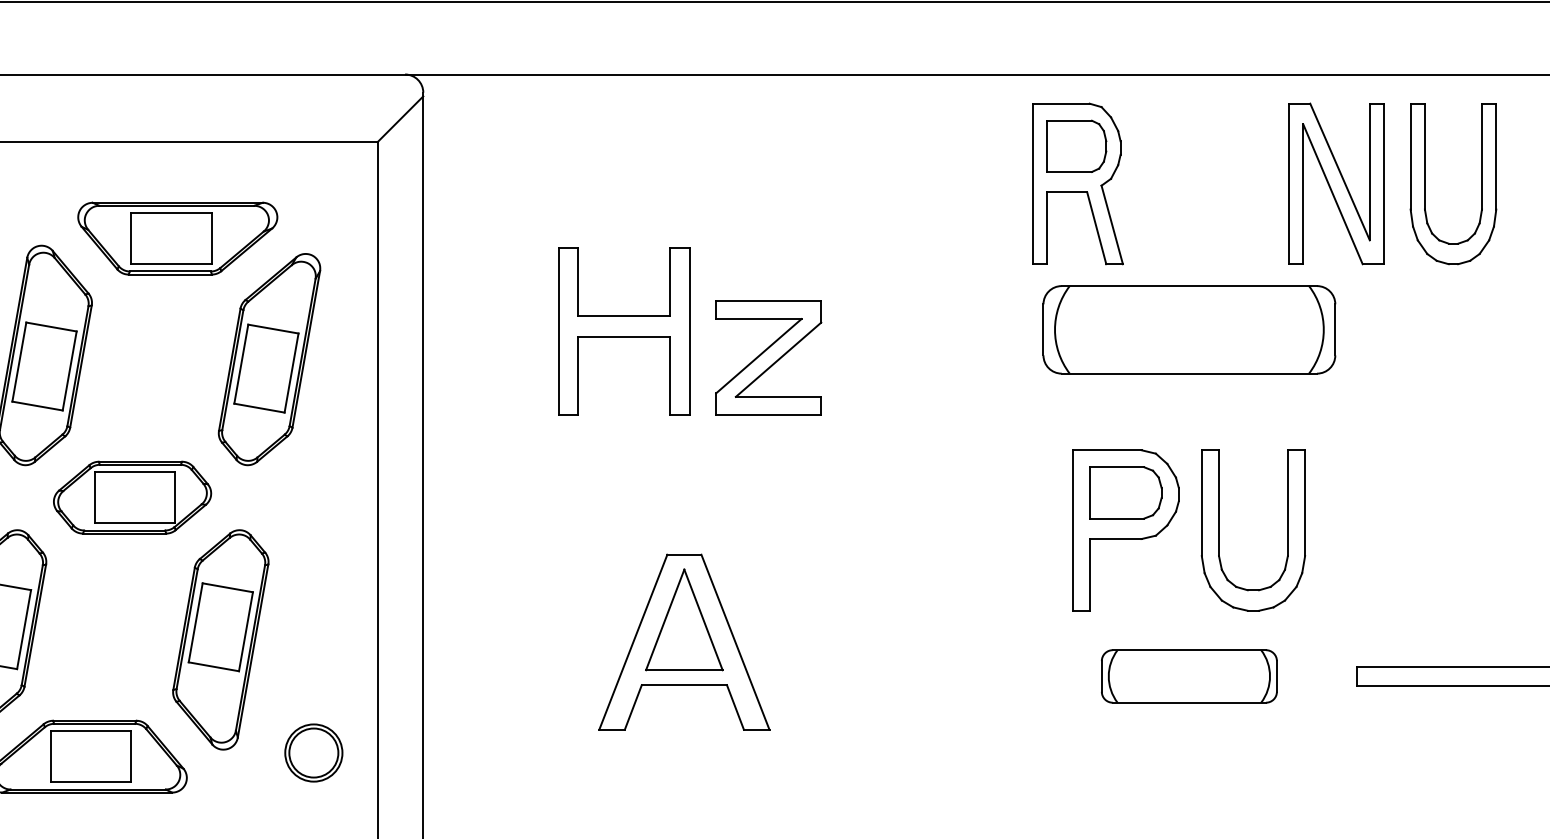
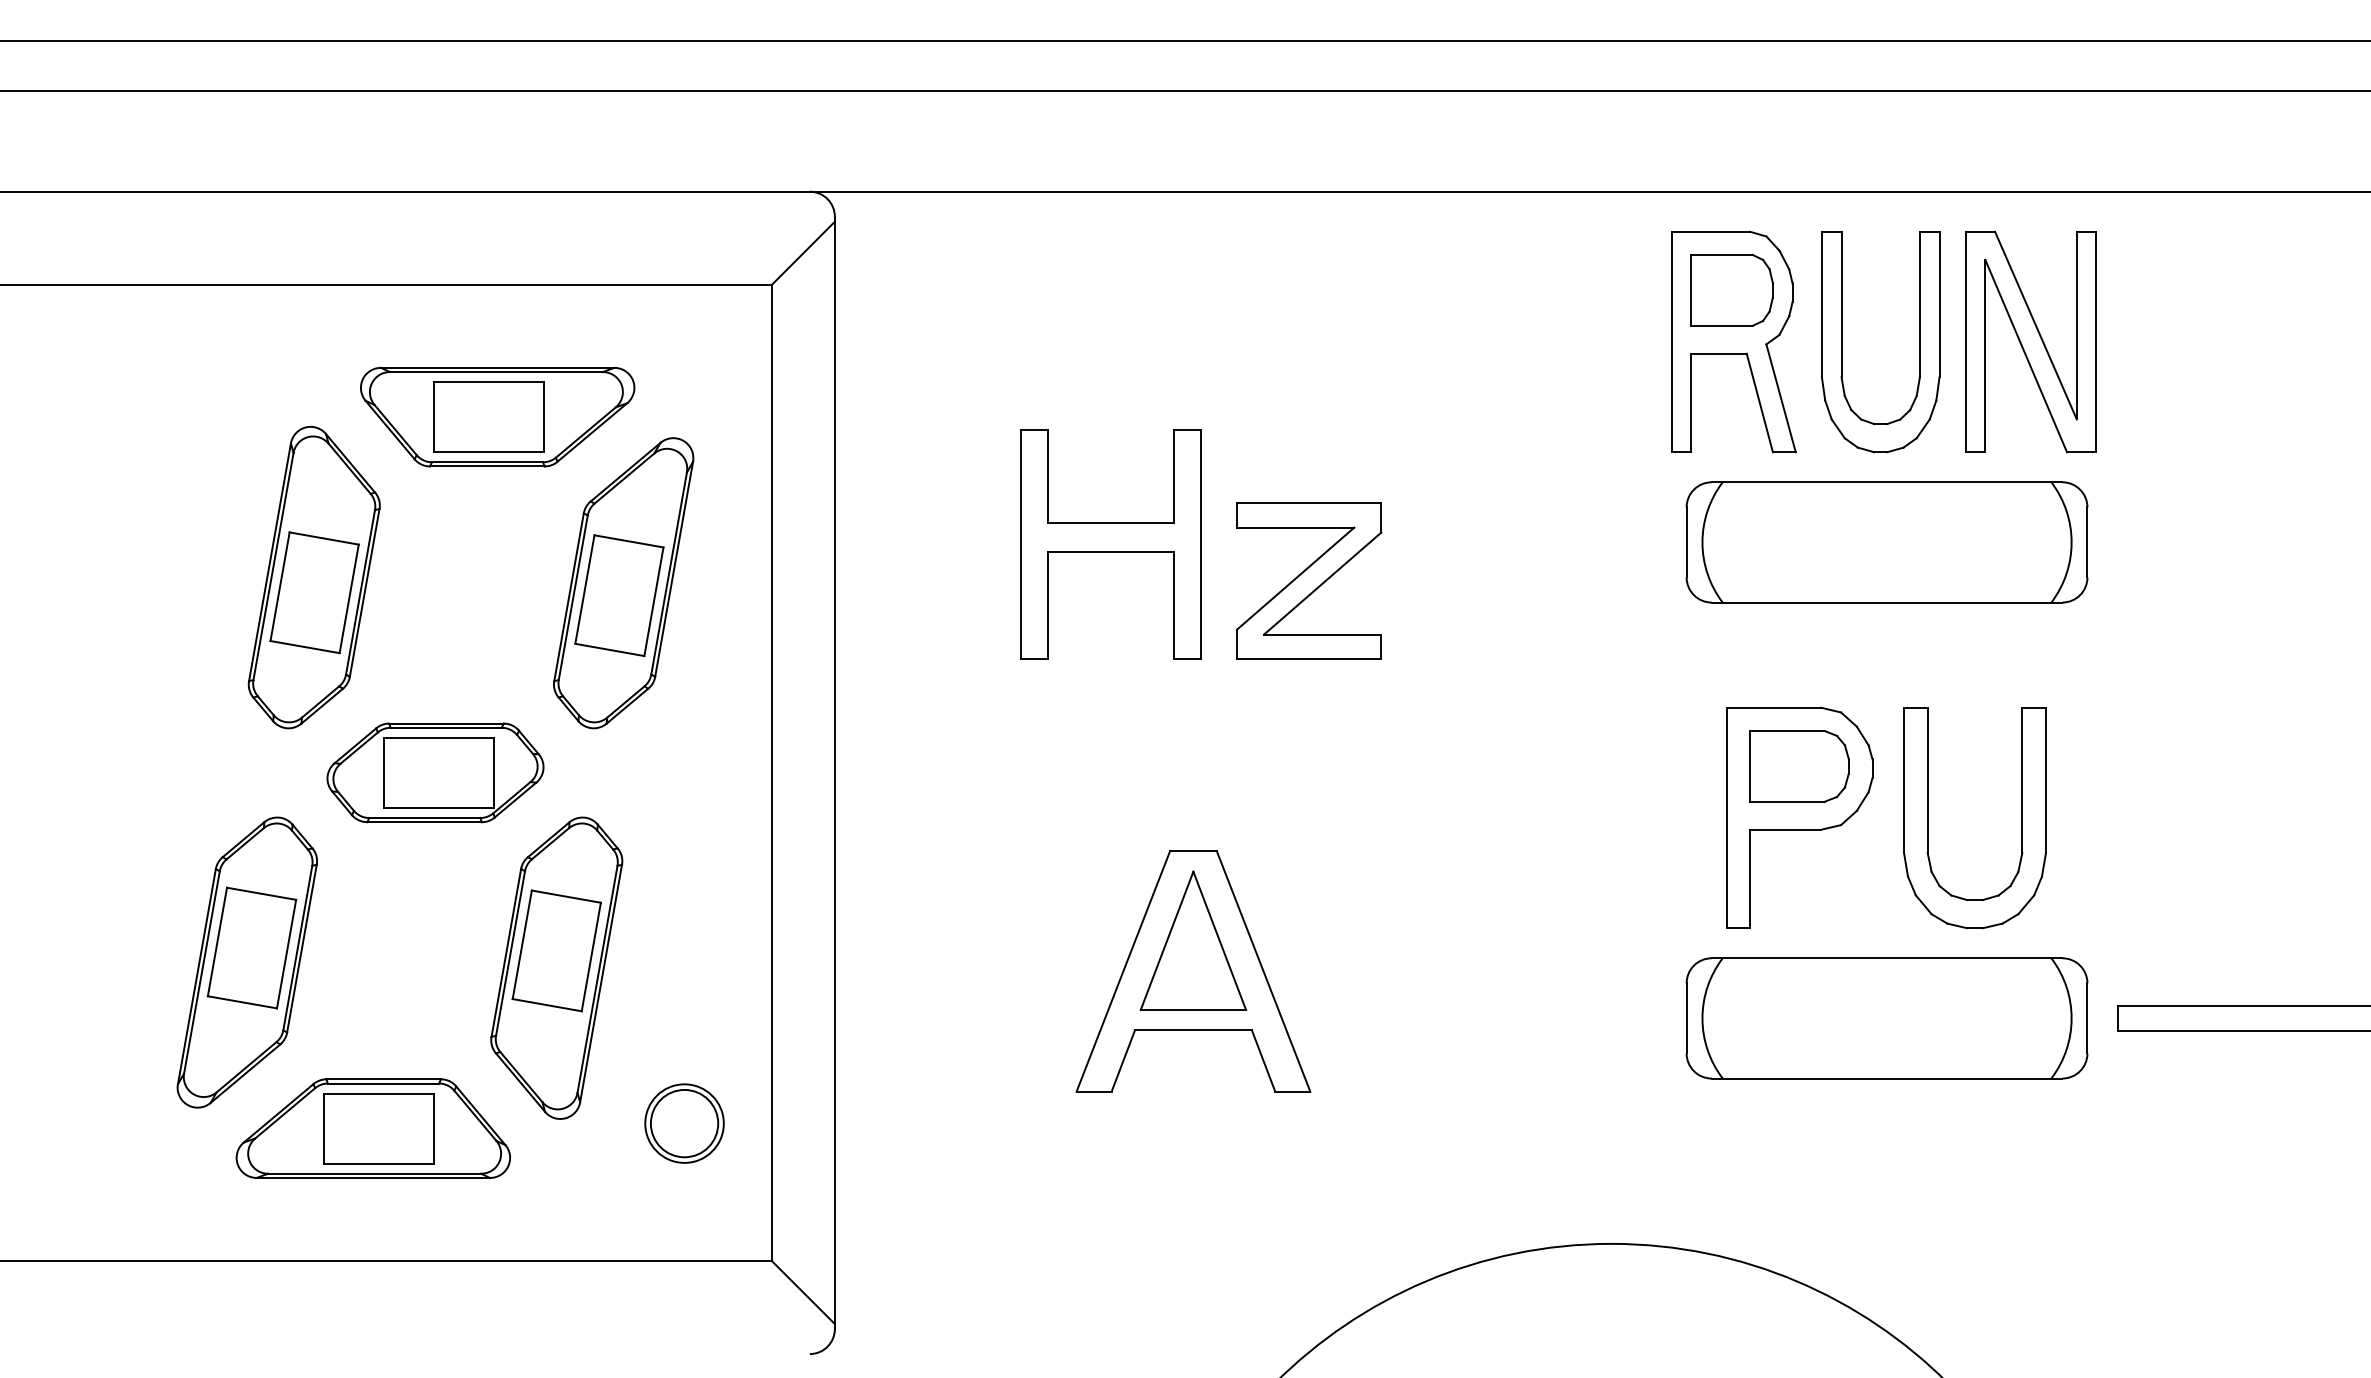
part: (1336, 183) -> (2030, 341), moved
part: (1425, 184) -> (1842, 342), moved
part: (1189, 676) -> (1886, 1018), size x1.67

